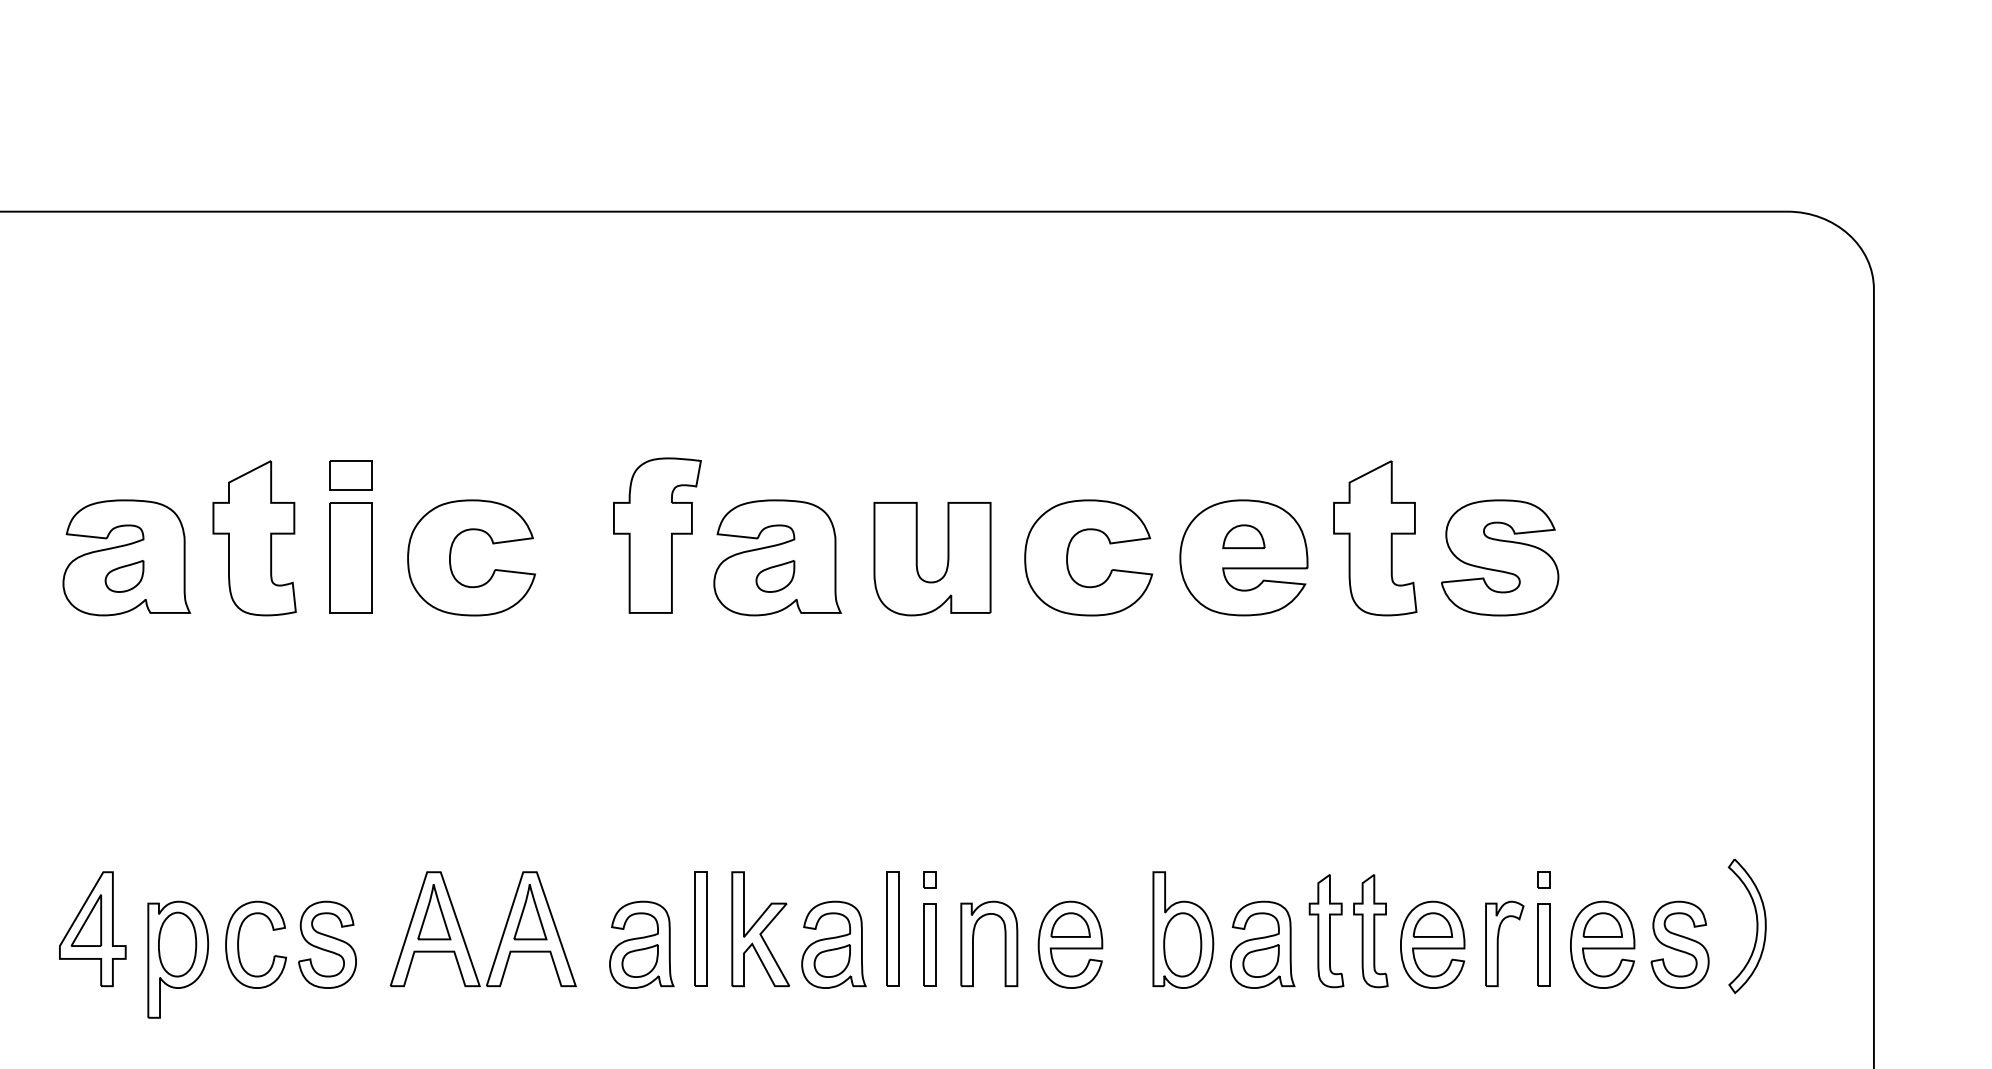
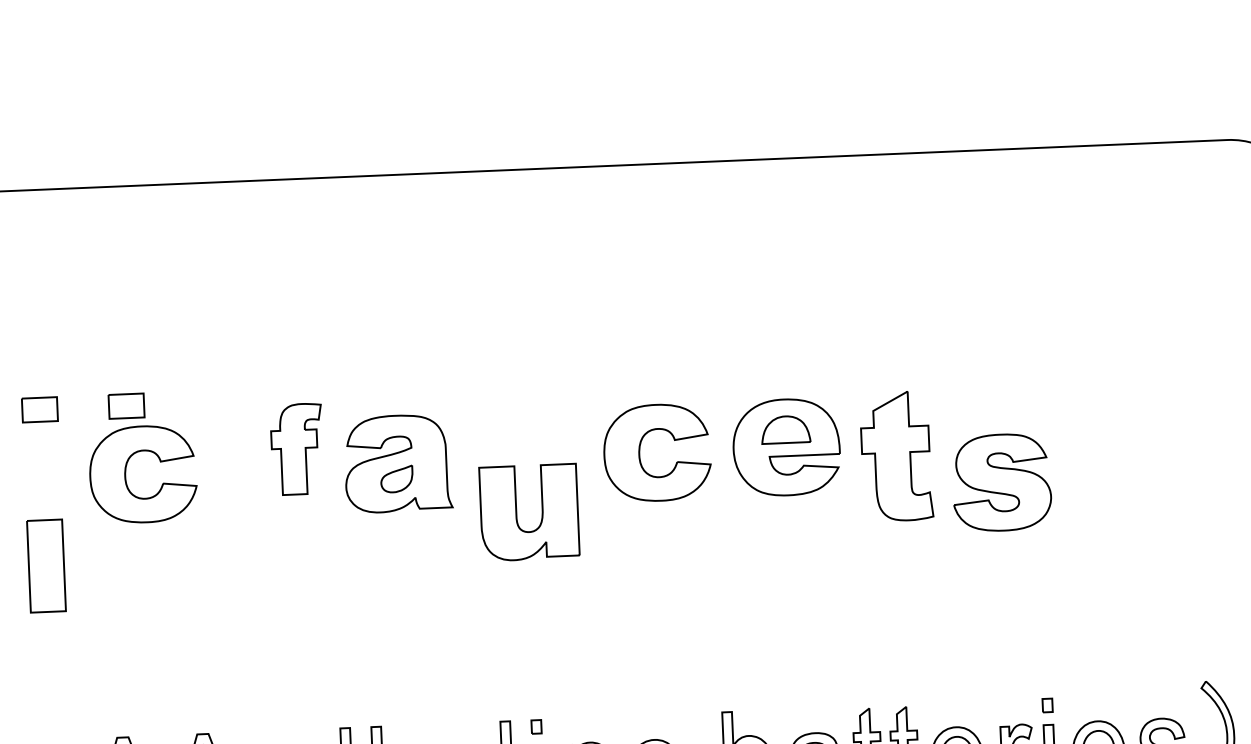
part: (454, 475) -> (126, 406), added
part: (657, 535) -> (297, 449), size x0.7
part: (1243, 536) -> (785, 429), size x1.4
part: (1375, 538) -> (896, 456), moved
part: (350, 557) -> (45, 565), moved
part: (1500, 557) -> (1002, 482), moved
part: (917, 559) -> (516, 513), moved

